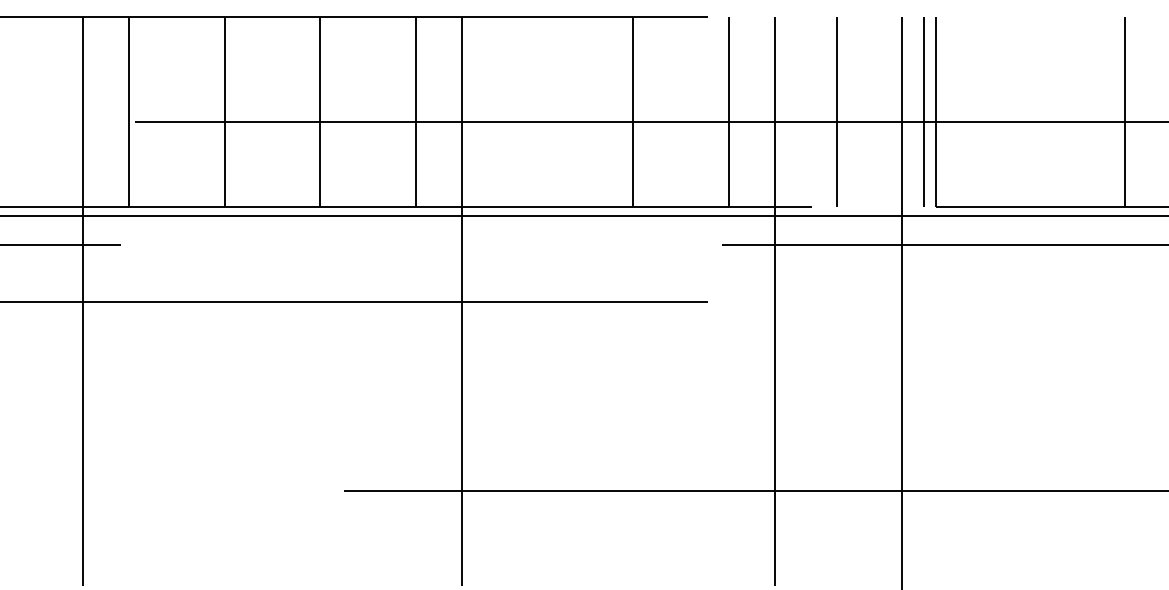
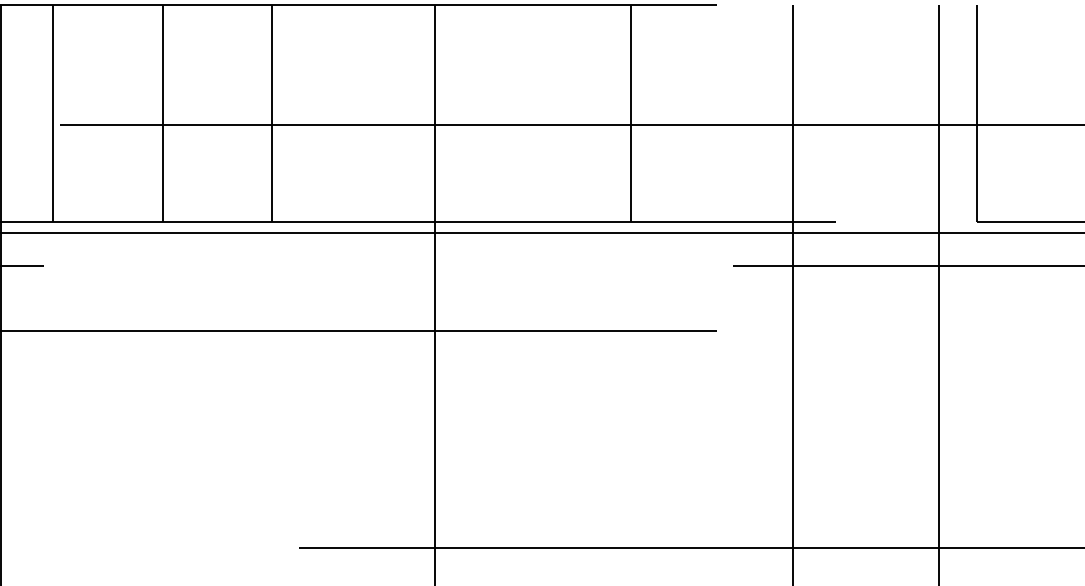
line: (416, 111) -> (382, 112), removed
line: (728, 111) -> (739, 112), removed
line: (837, 111) -> (864, 112), removed
line: (924, 111) -> (964, 112), removed

